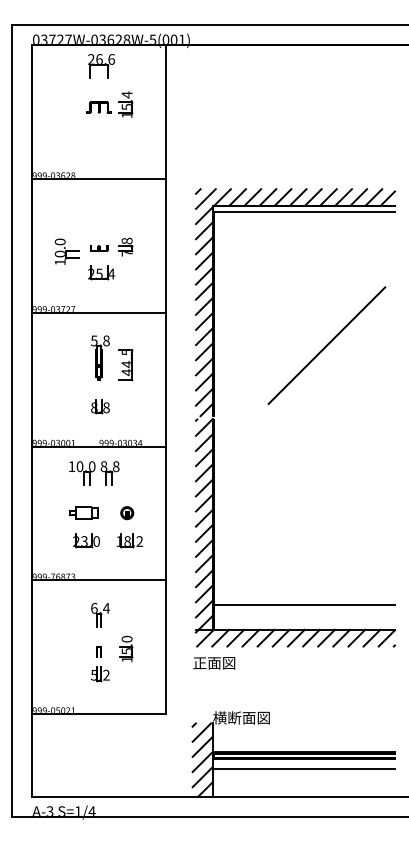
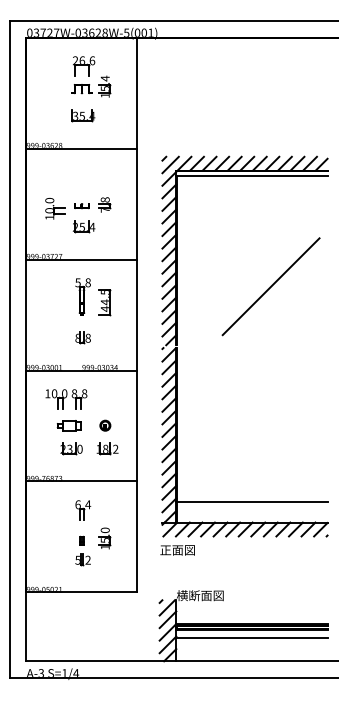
part: (101, 66) -> (84, 66), moved
part: (100, 139) -> (83, 115), added
part: (94, 473) -> (66, 399), moved

